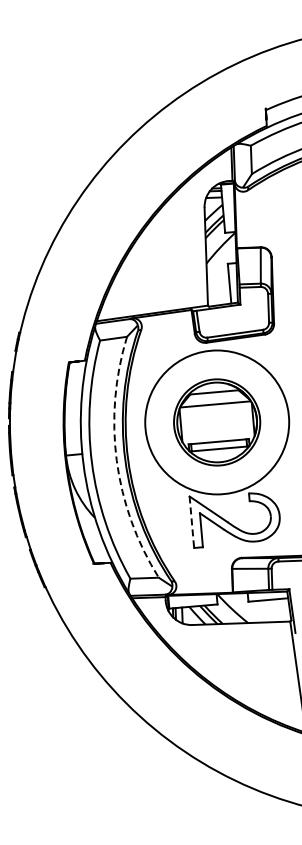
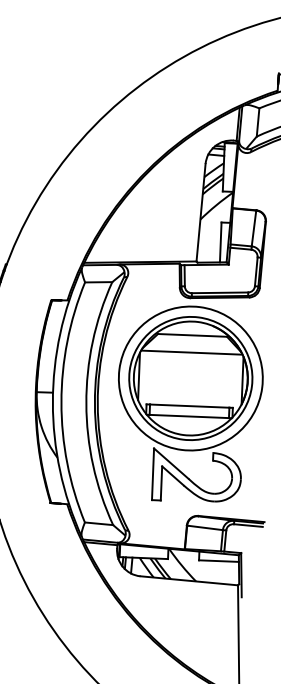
part: (216, 422) -> (190, 378), size x1.43
arc: (116, 460) -> (86, 403), dashed -> solid
line: (191, 522) -> (152, 474), dashed -> solid

